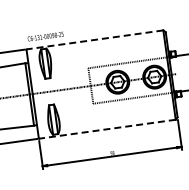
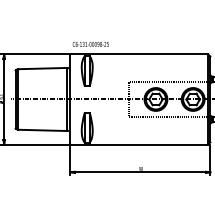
line: (95, 39) -> (139, 54), dashed -> solid
line: (107, 129) -> (139, 144), dashed -> solid

